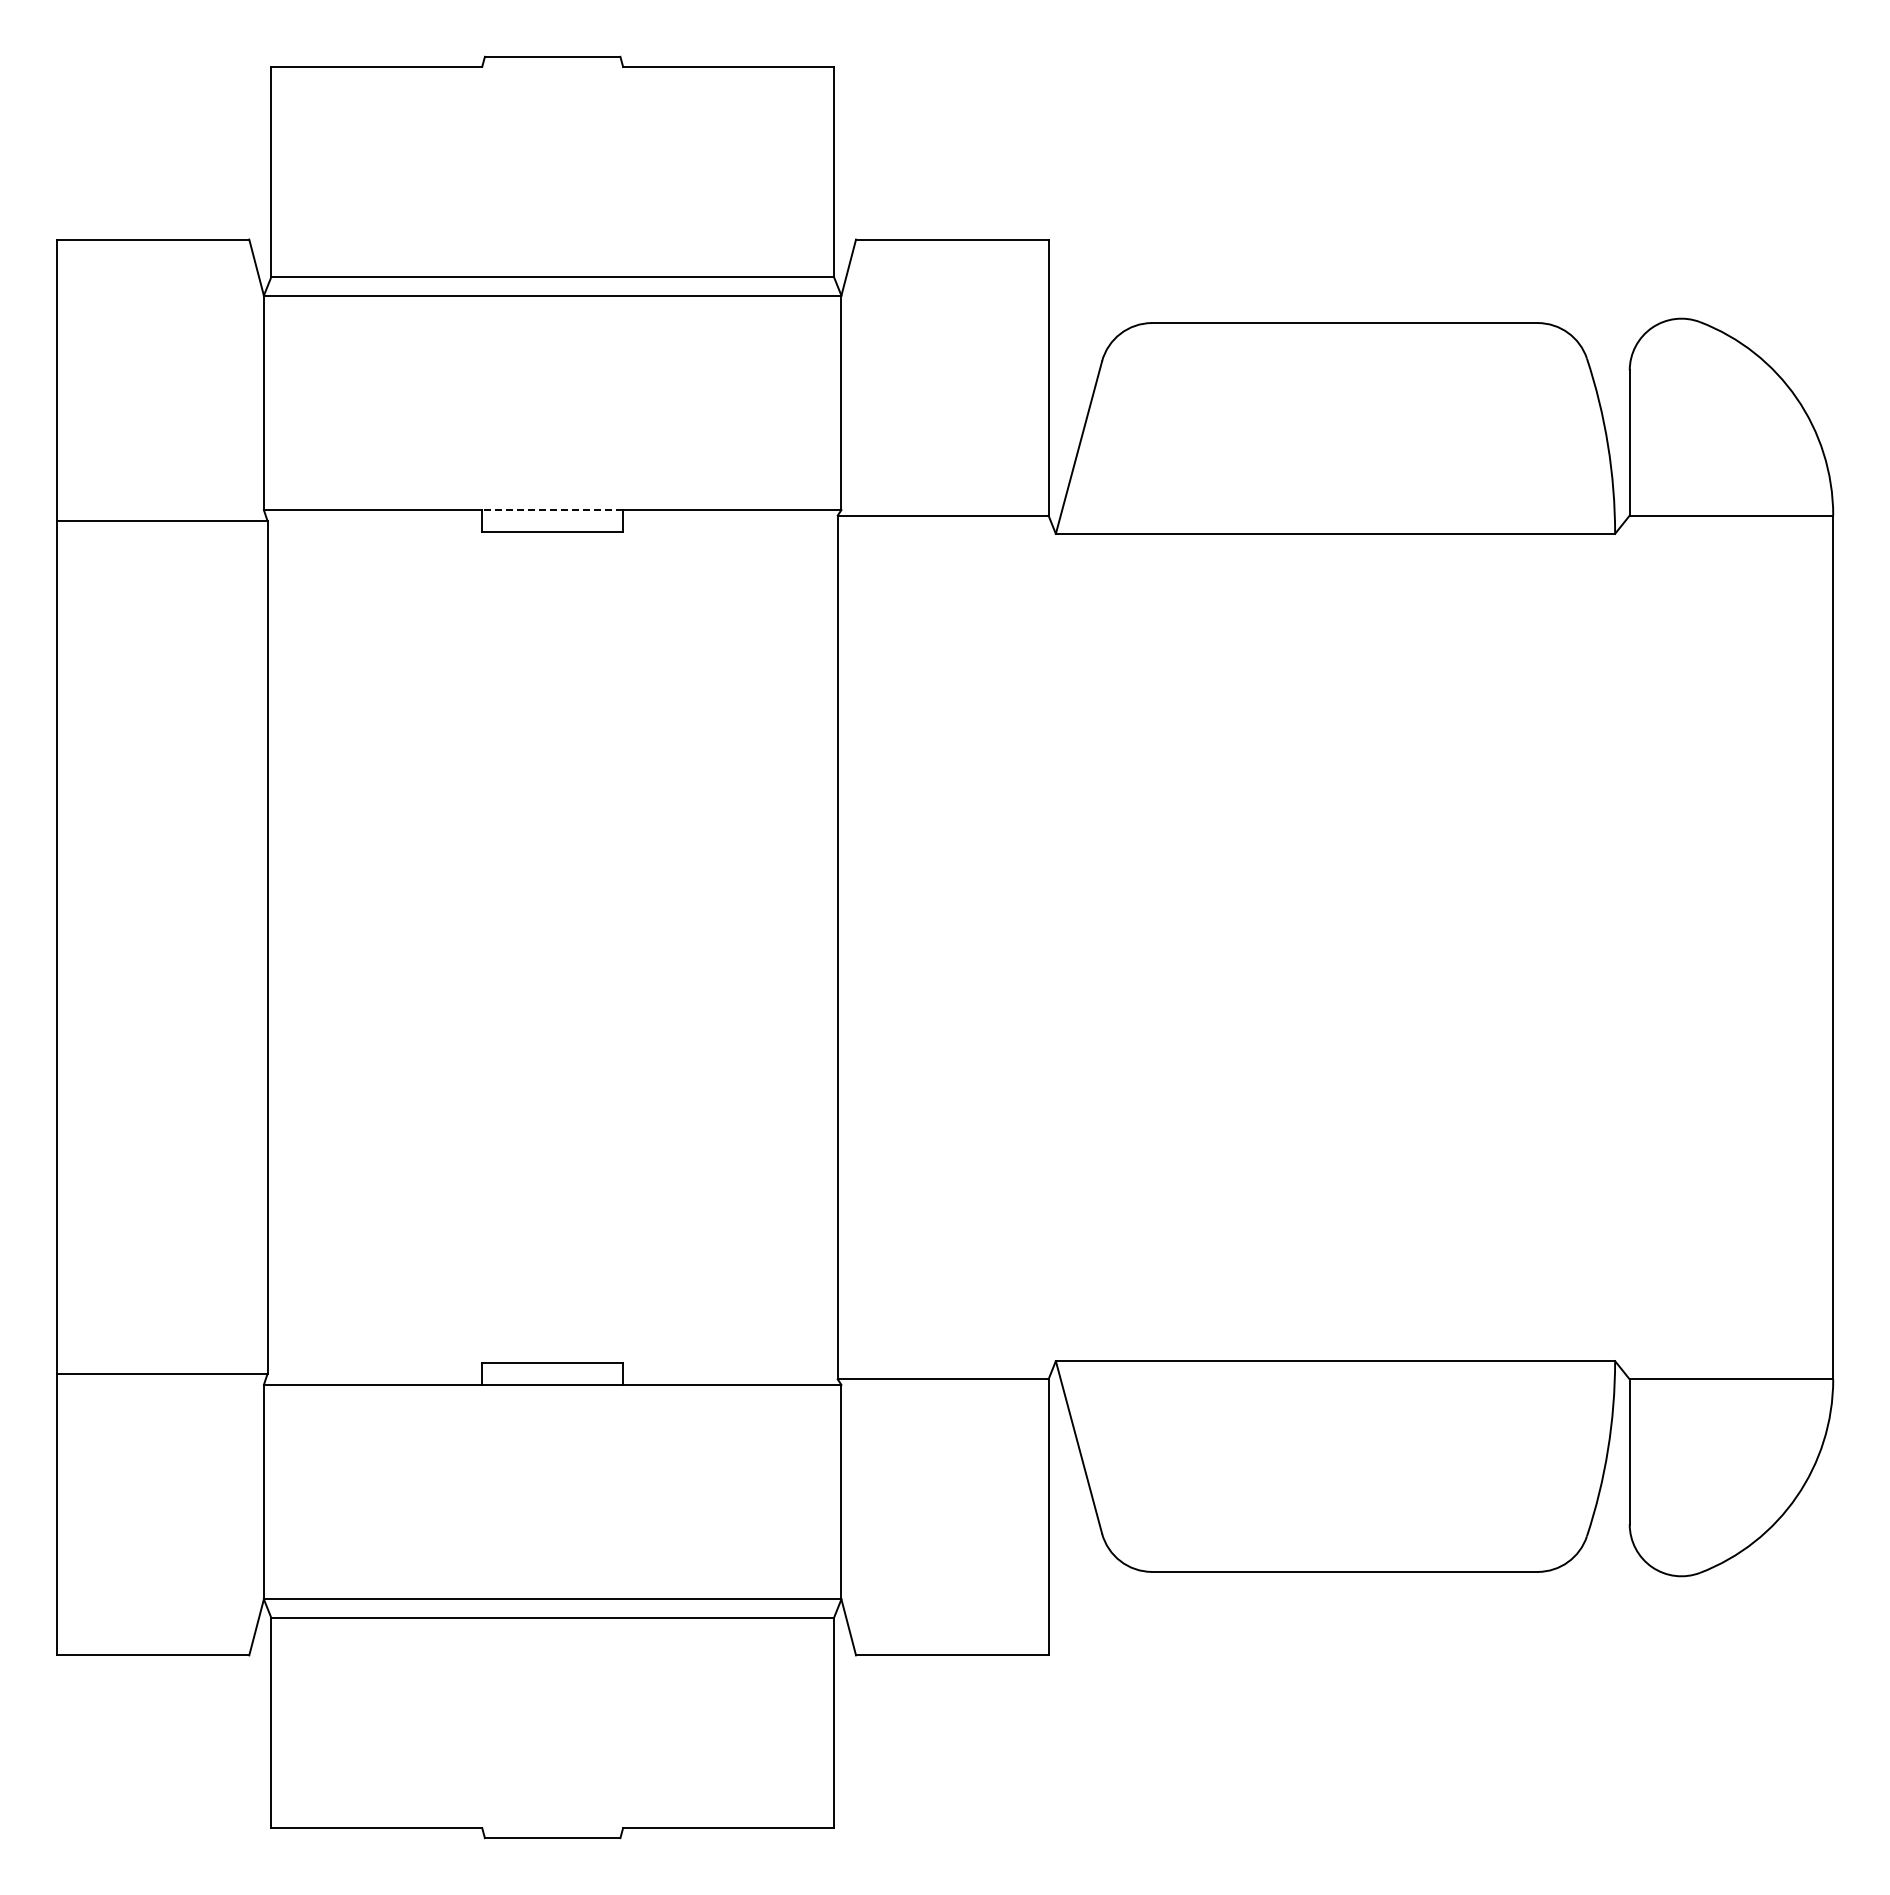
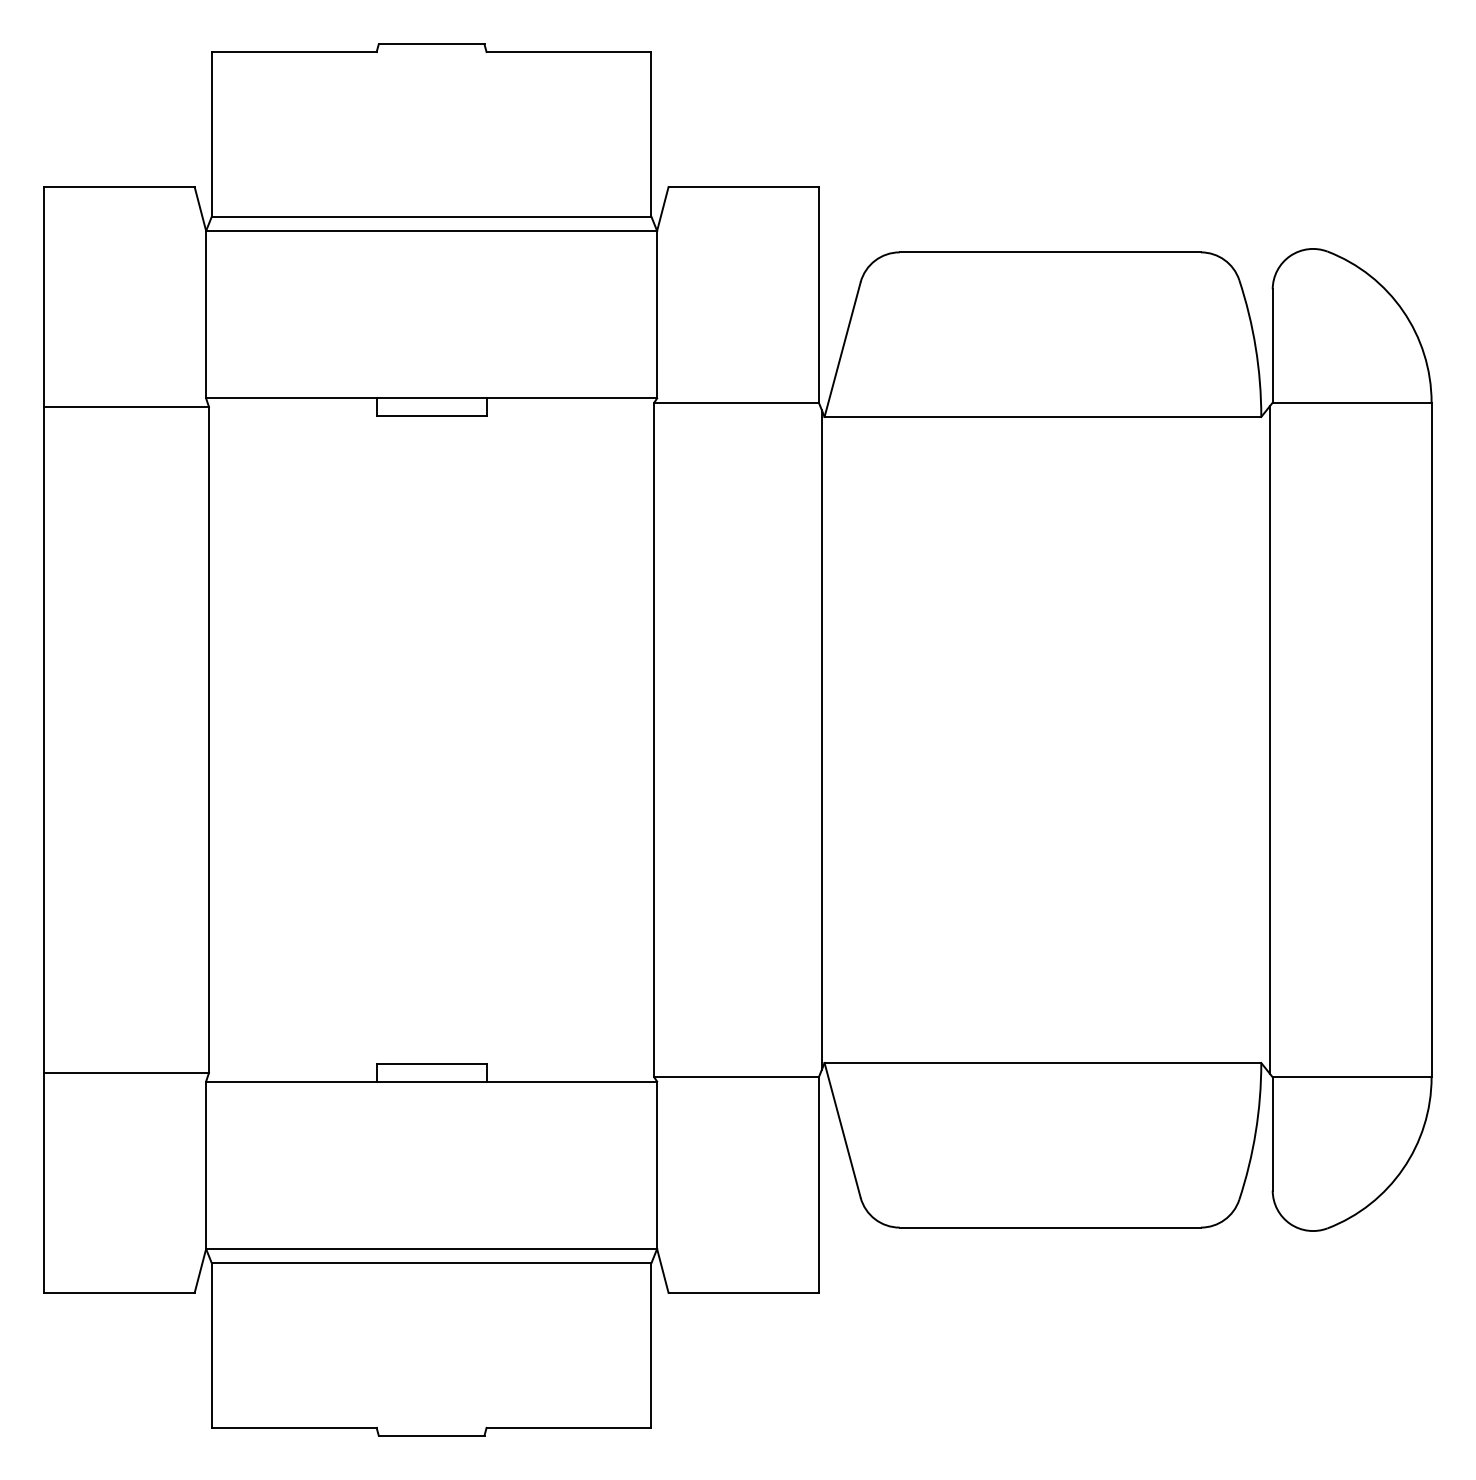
line: (552, 510) -> (431, 398), dashed -> solid
line: (1052, 947) -> (821, 740), added
line: (1626, 947) -> (1270, 740), added

